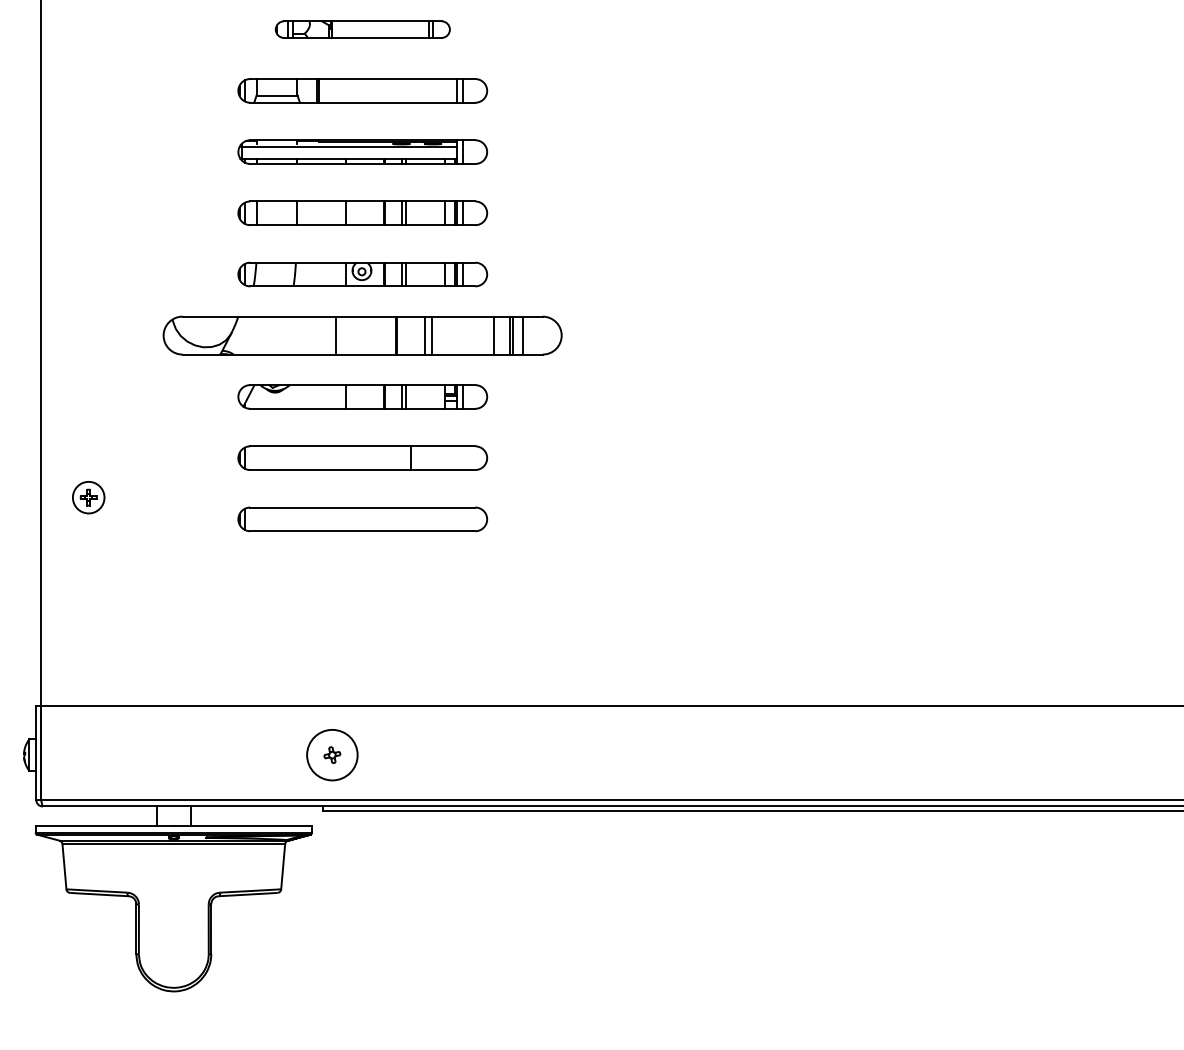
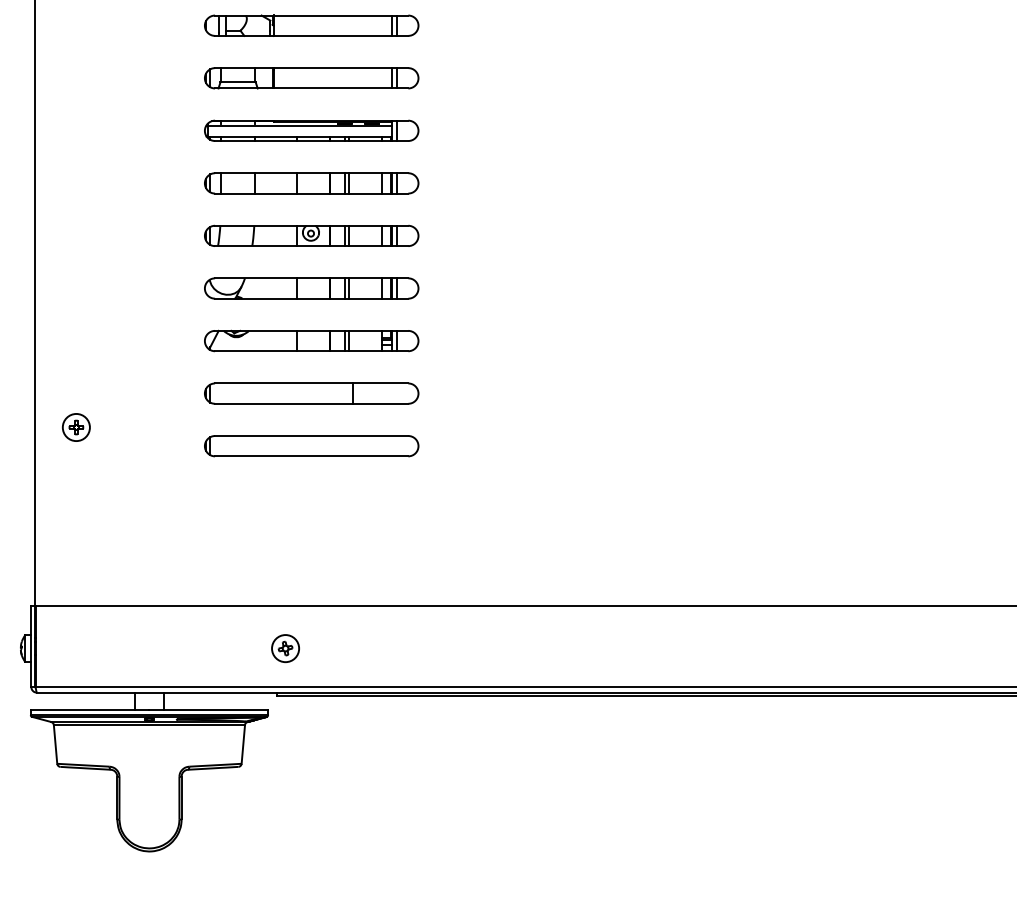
part: (362, 29) -> (311, 25), size x1.43
part: (362, 335) -> (311, 288), size x0.62
circle: (332, 754) -> (285, 648), size x0.62

